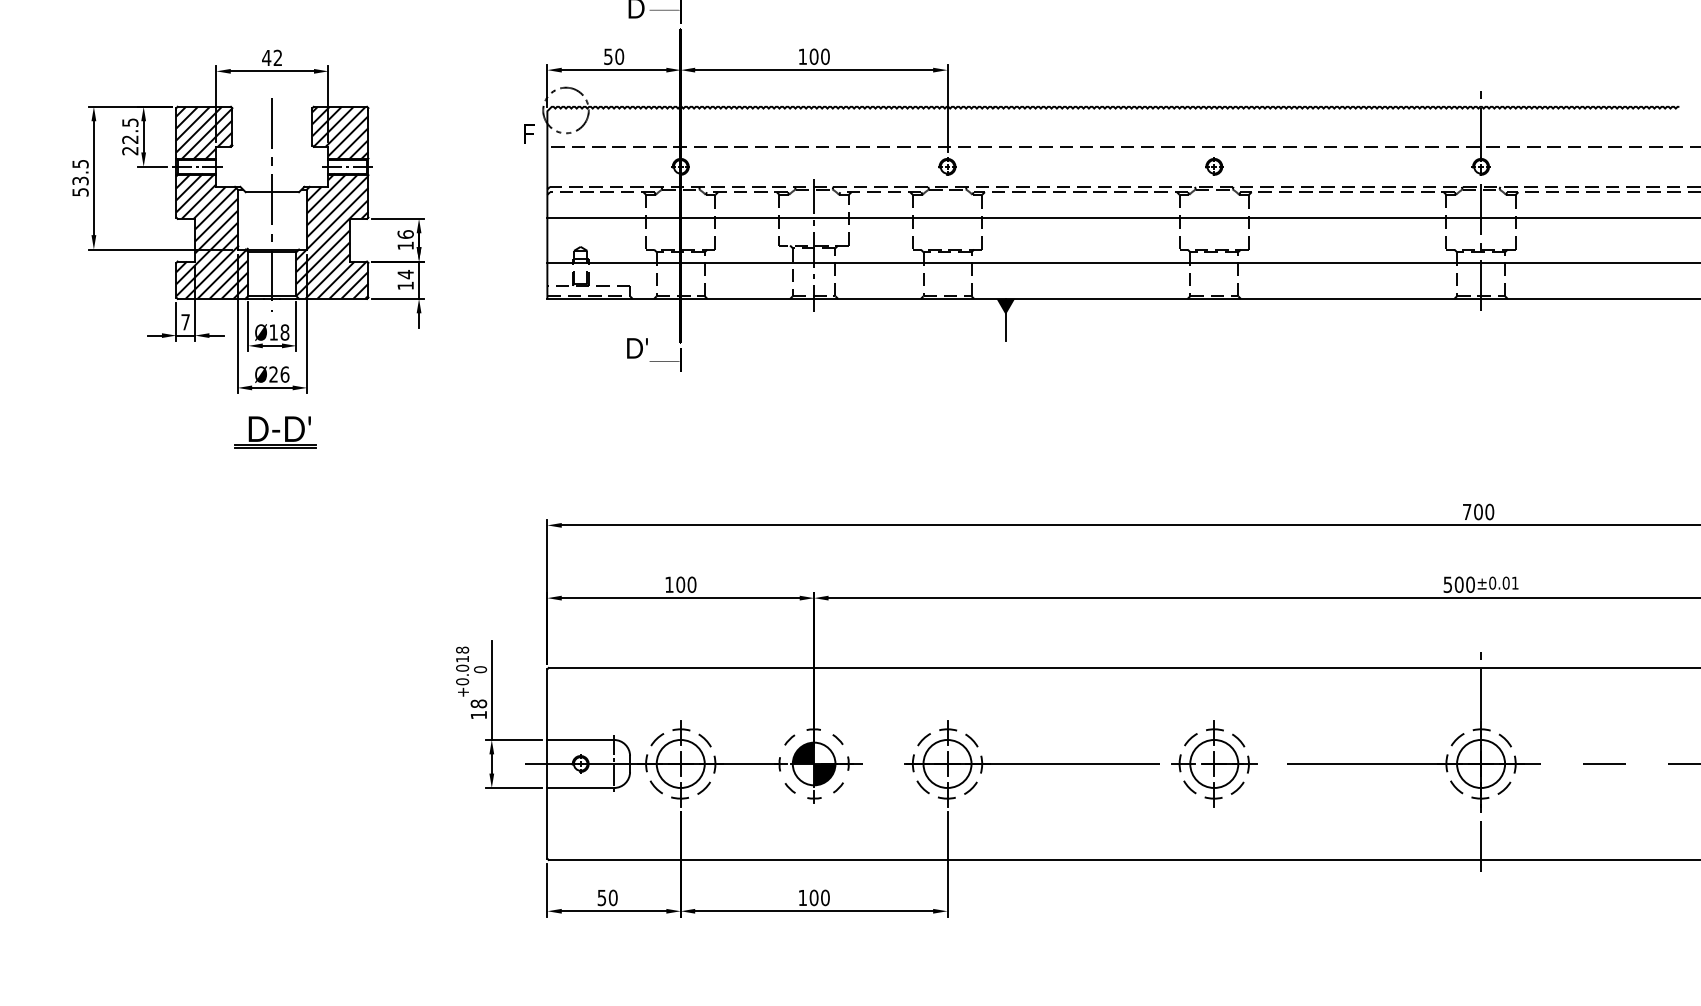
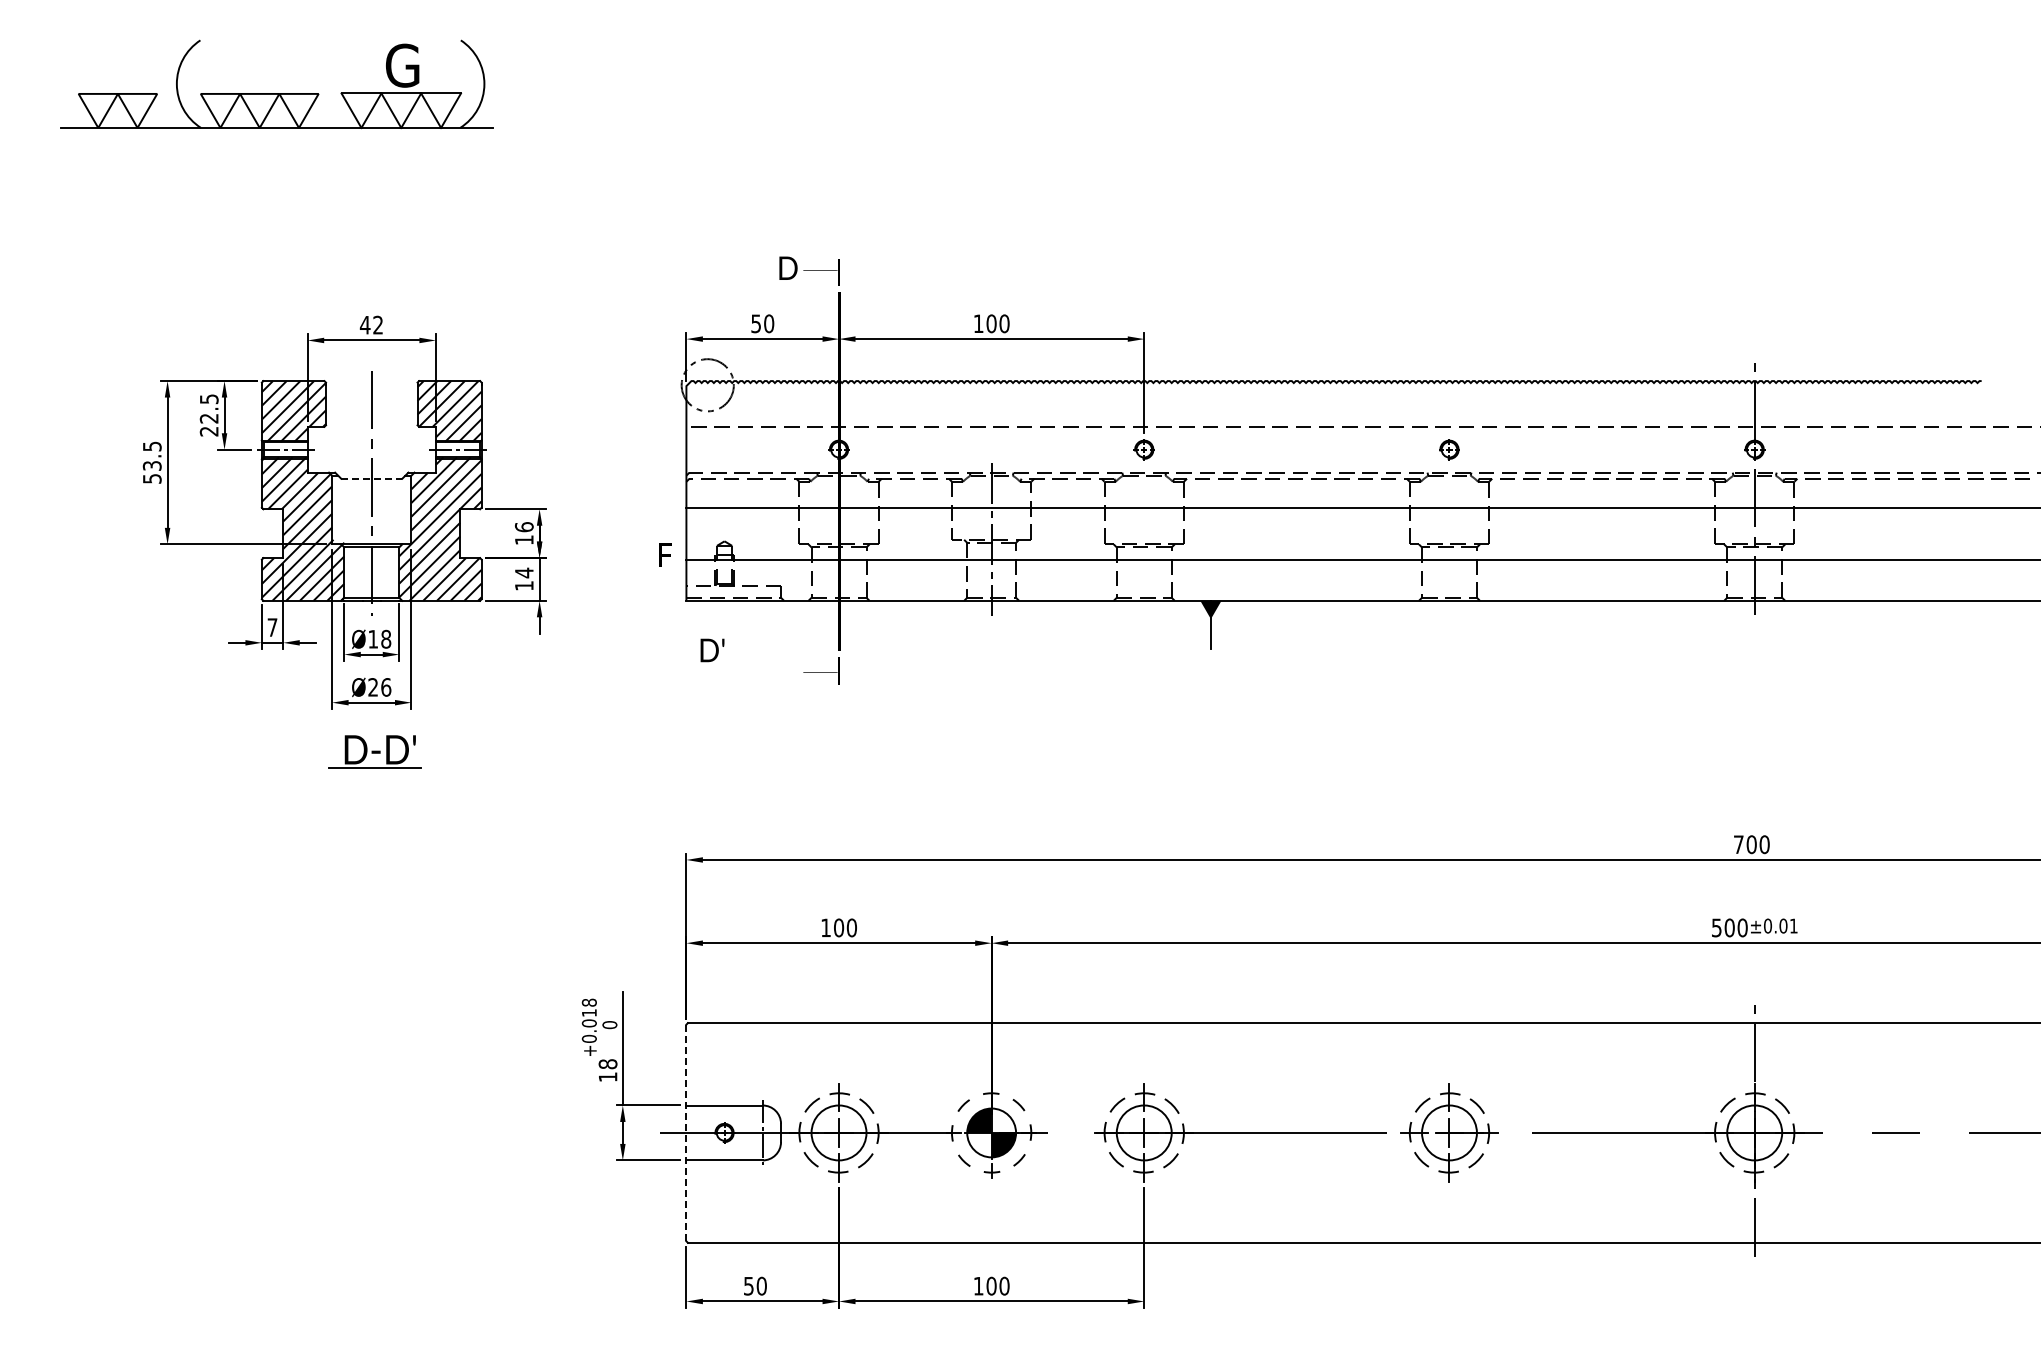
text: (529, 133) -> (665, 554), moved
line: (272, 191) -> (371, 478), solid -> dashed
text: (637, 348) -> (712, 650), moved
line: (274, 448) -> (374, 771), removed
line: (547, 763) -> (686, 1132), solid -> dashed

